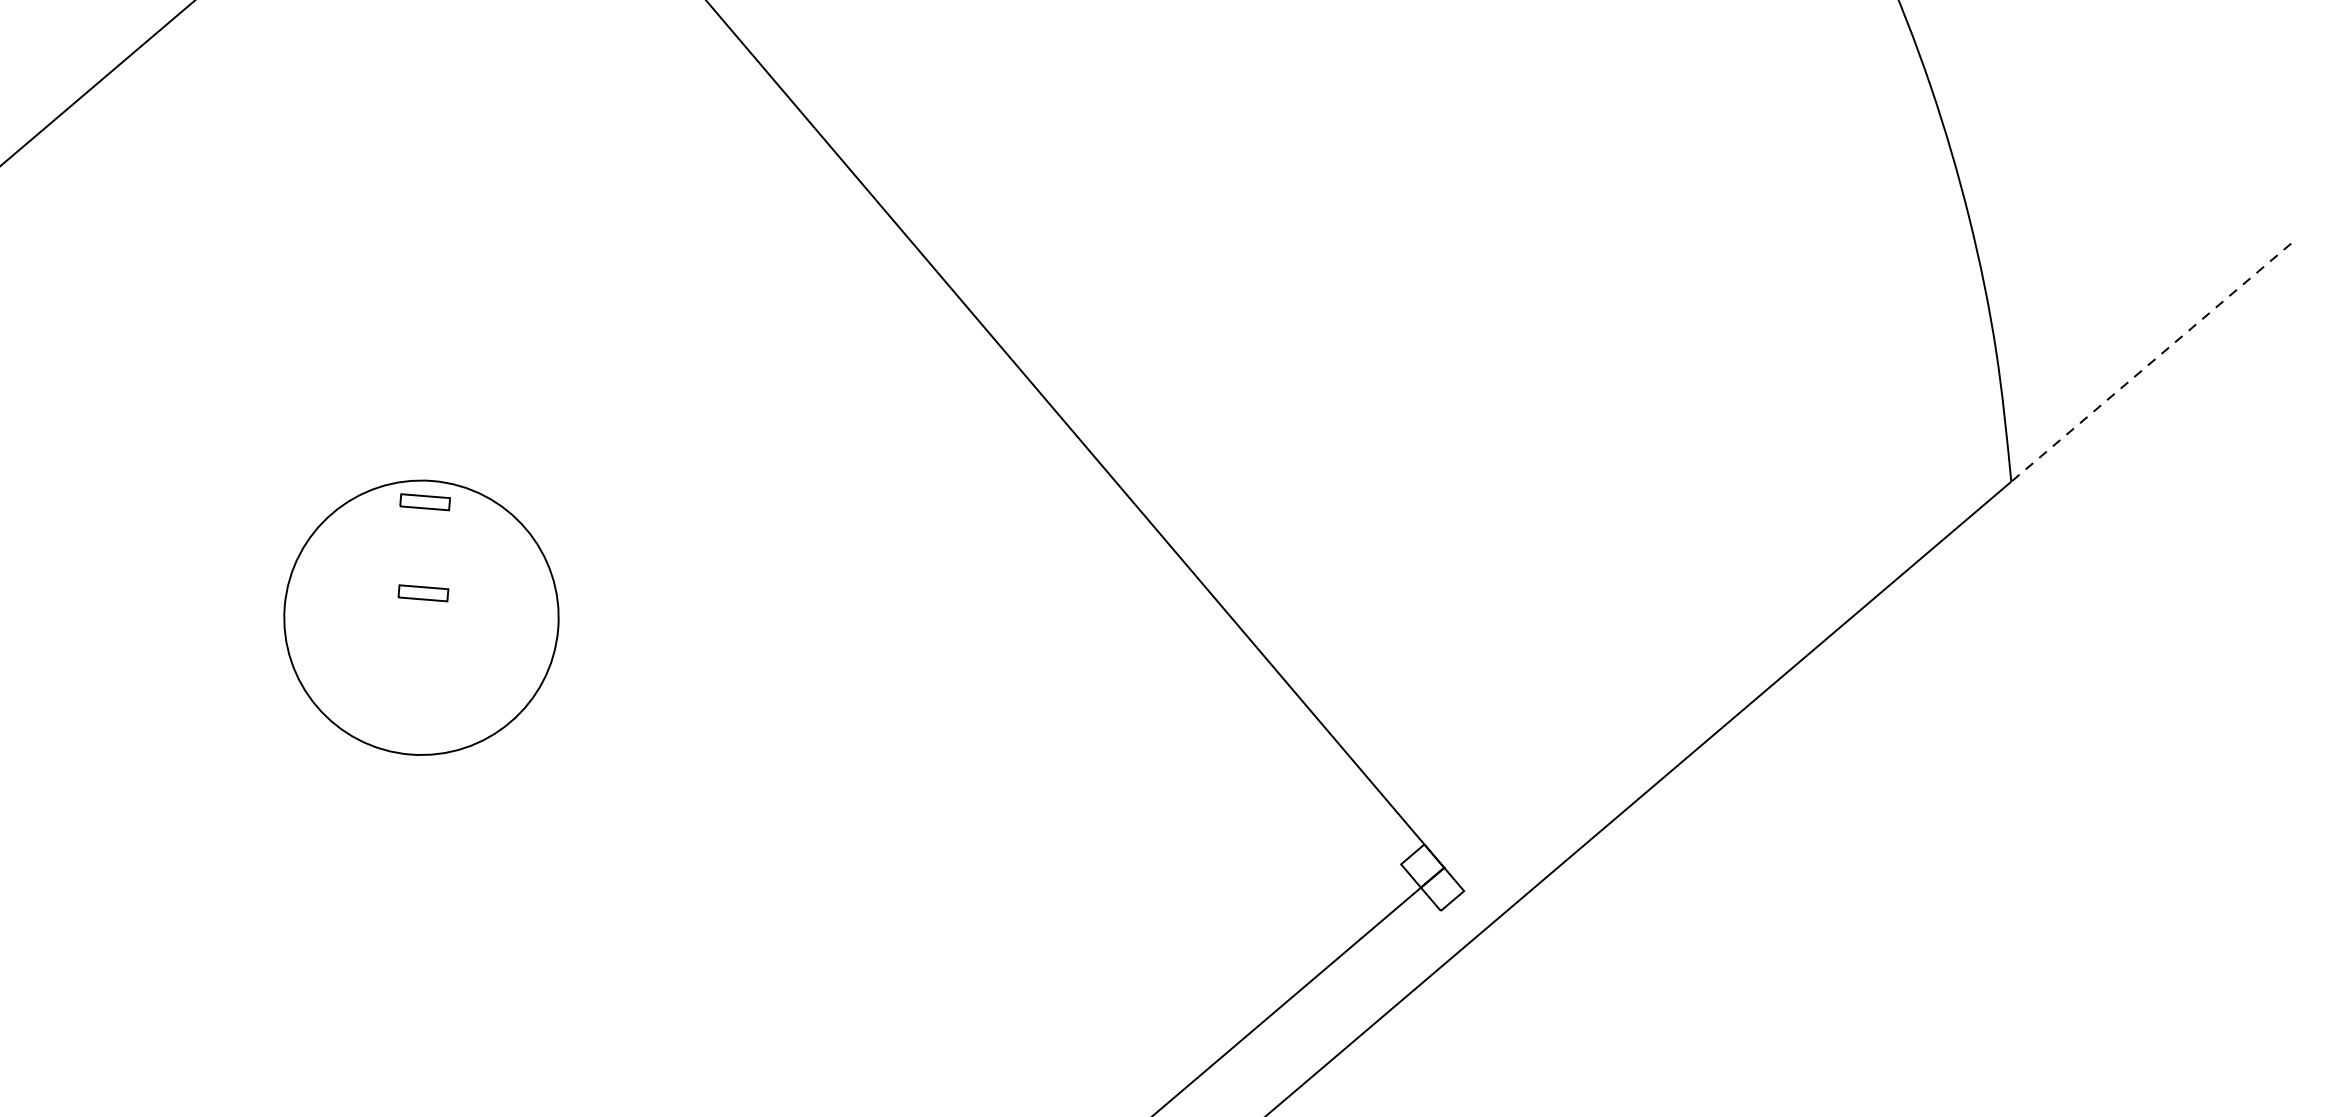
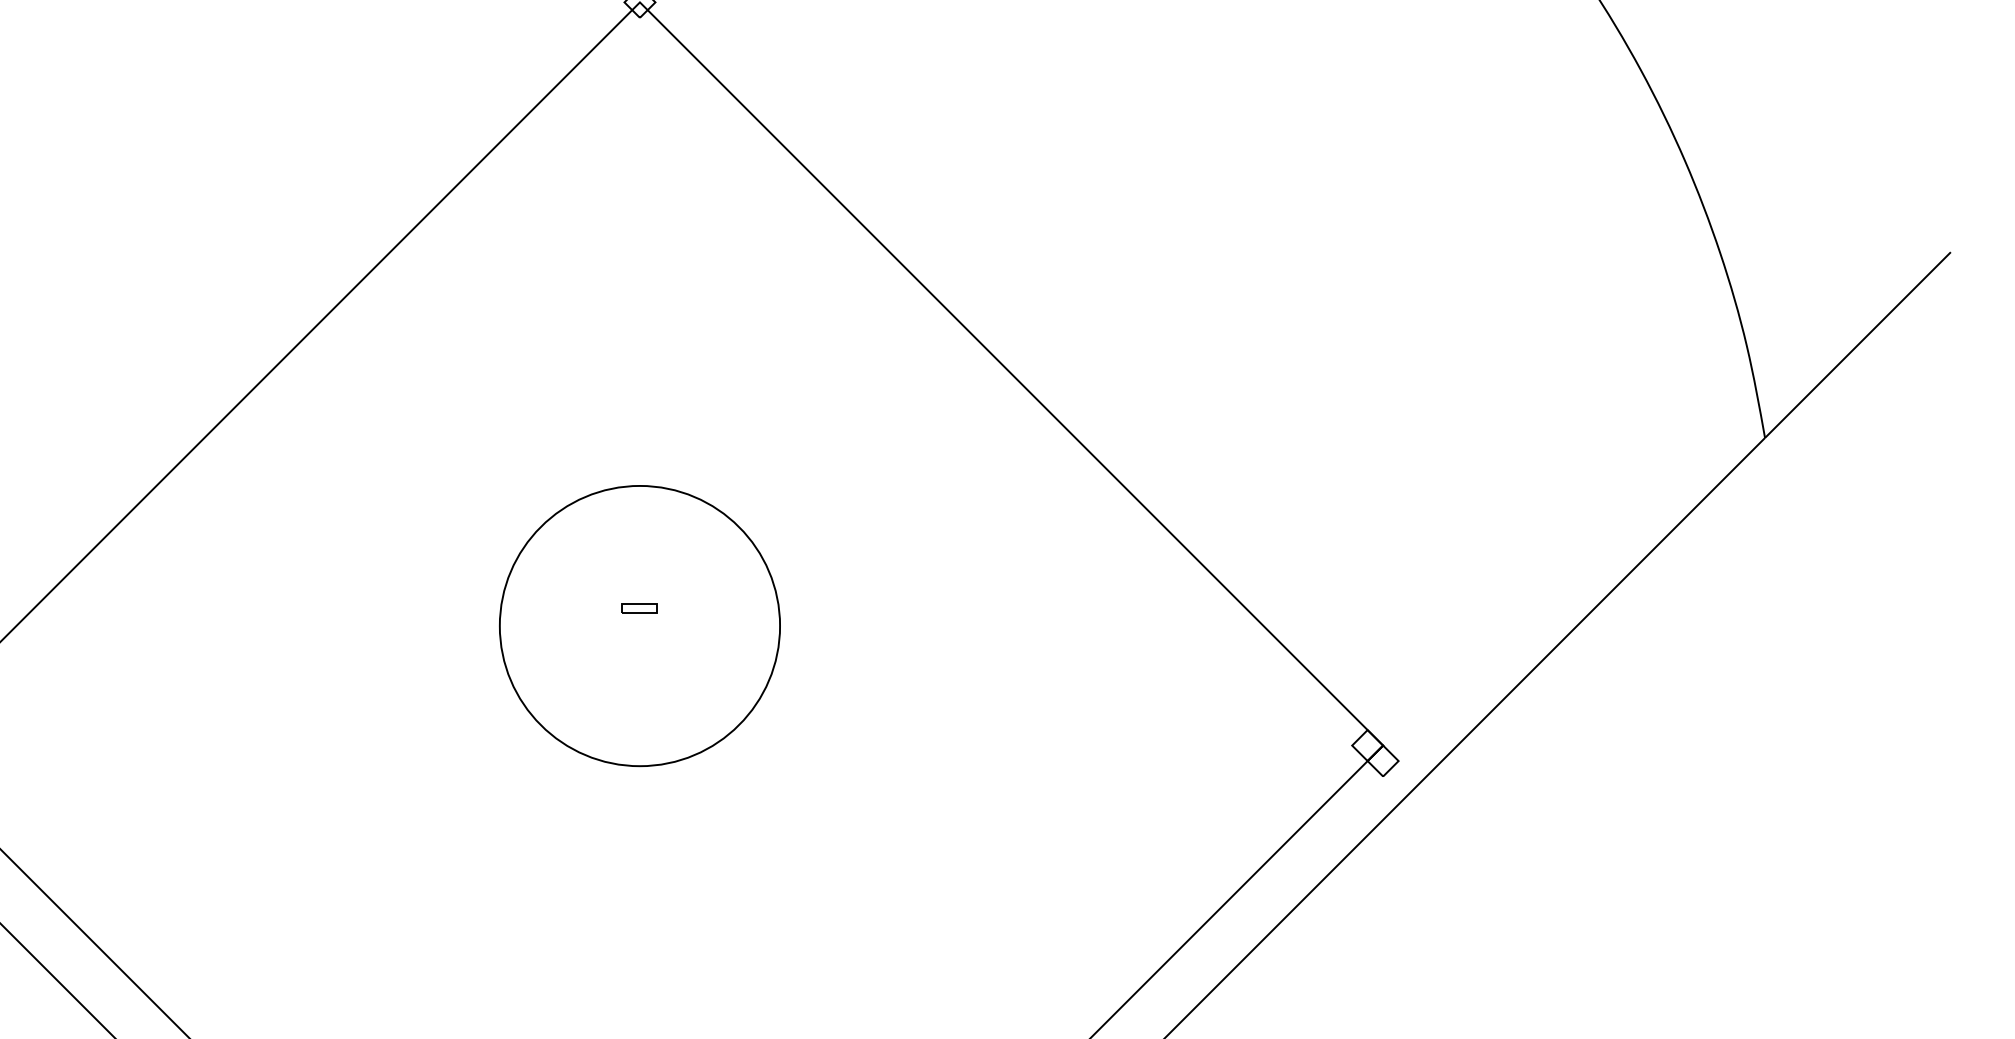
line: (2150, 363) -> (1857, 345), dashed -> solid
part: (424, 502) -> (635, 543), removed
circle: (420, 616) -> (639, 625), size x1.43

